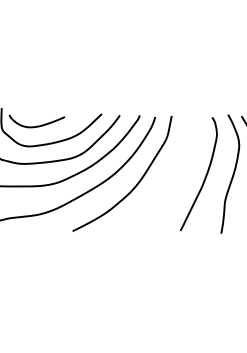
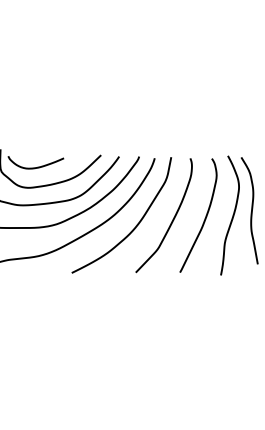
curve: (172, 177) -> (172, 219), added

